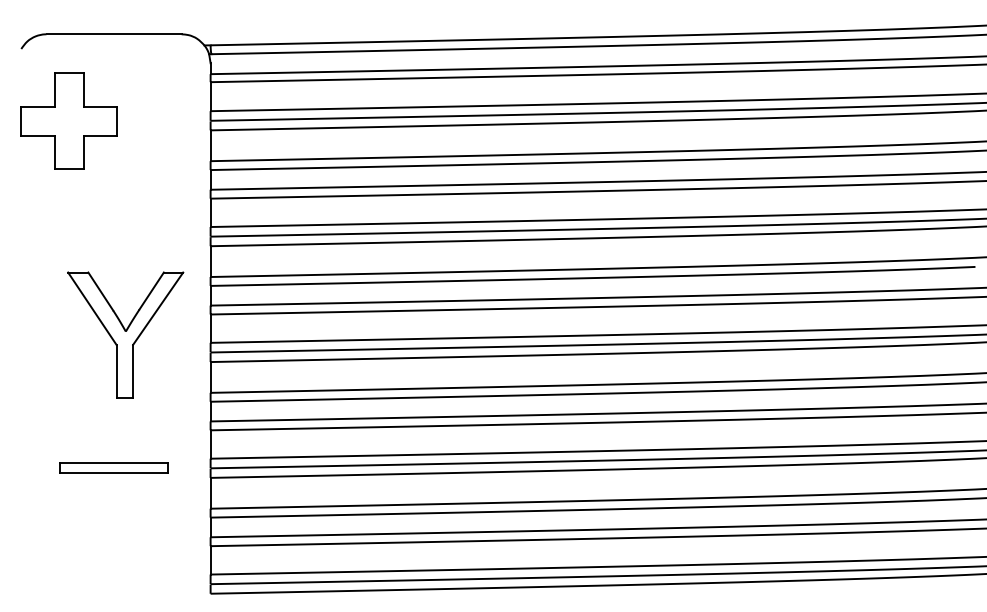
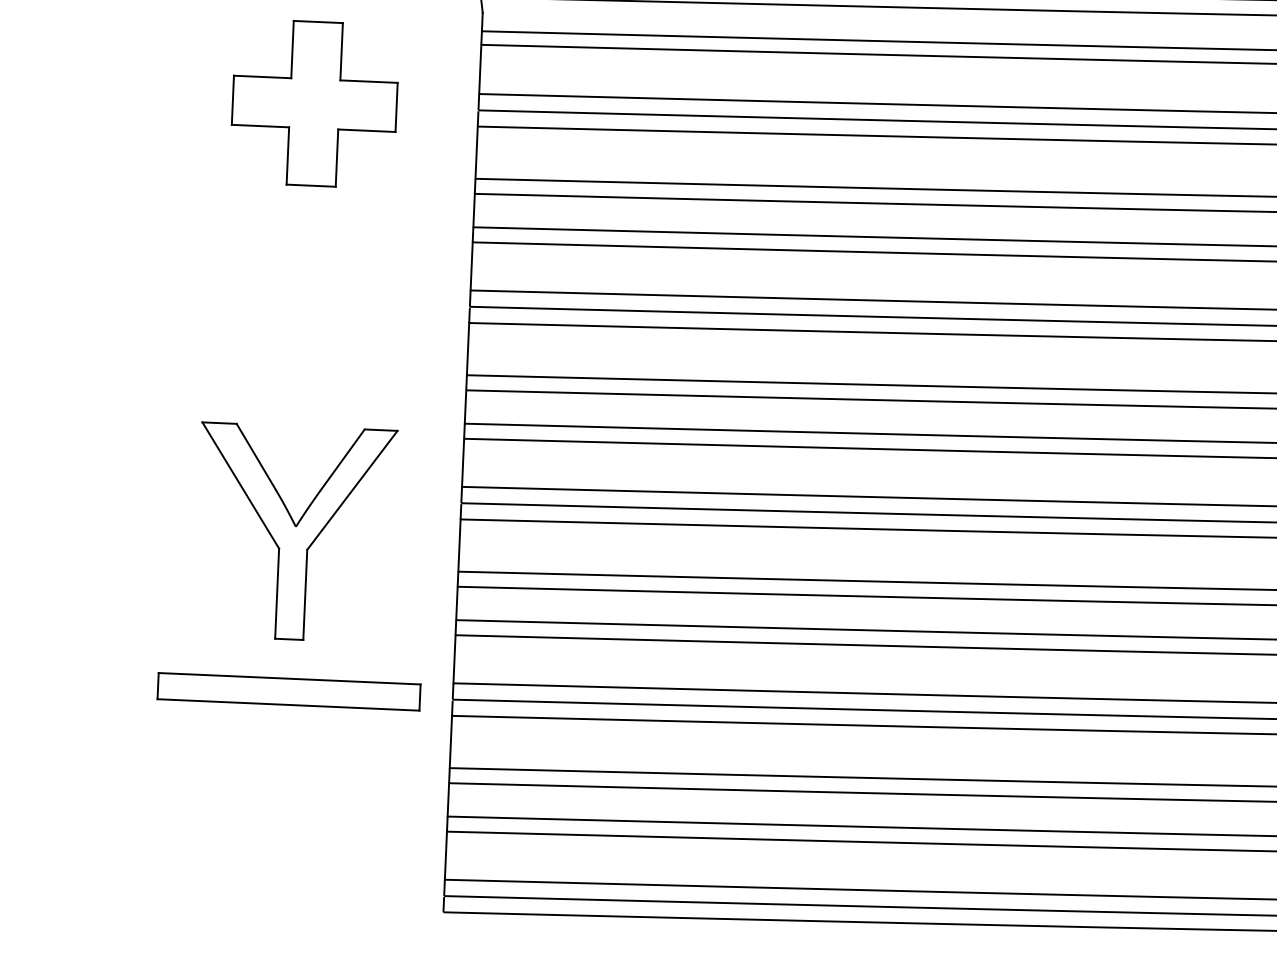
part: (68, 120) -> (313, 102), moved
part: (125, 334) -> (295, 531), moved
part: (113, 467) -> (288, 691), size x1.43

